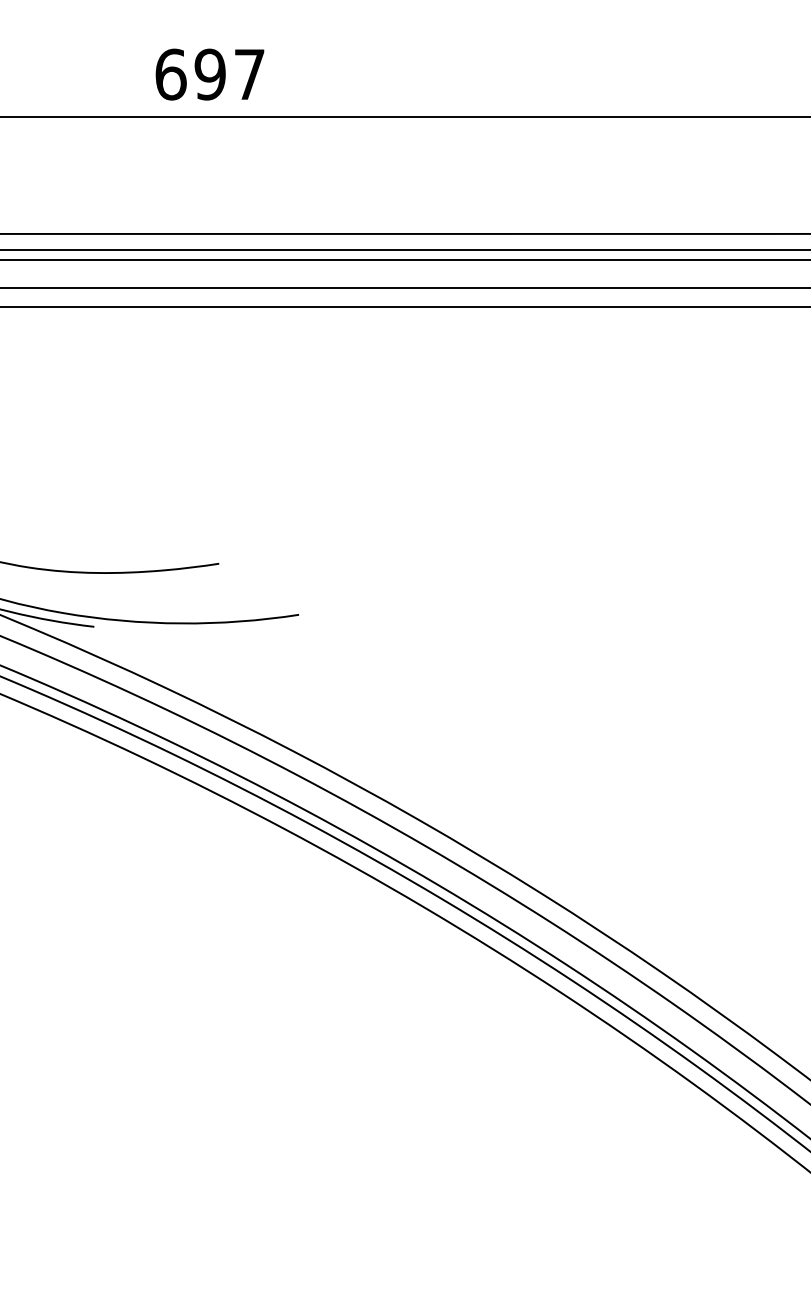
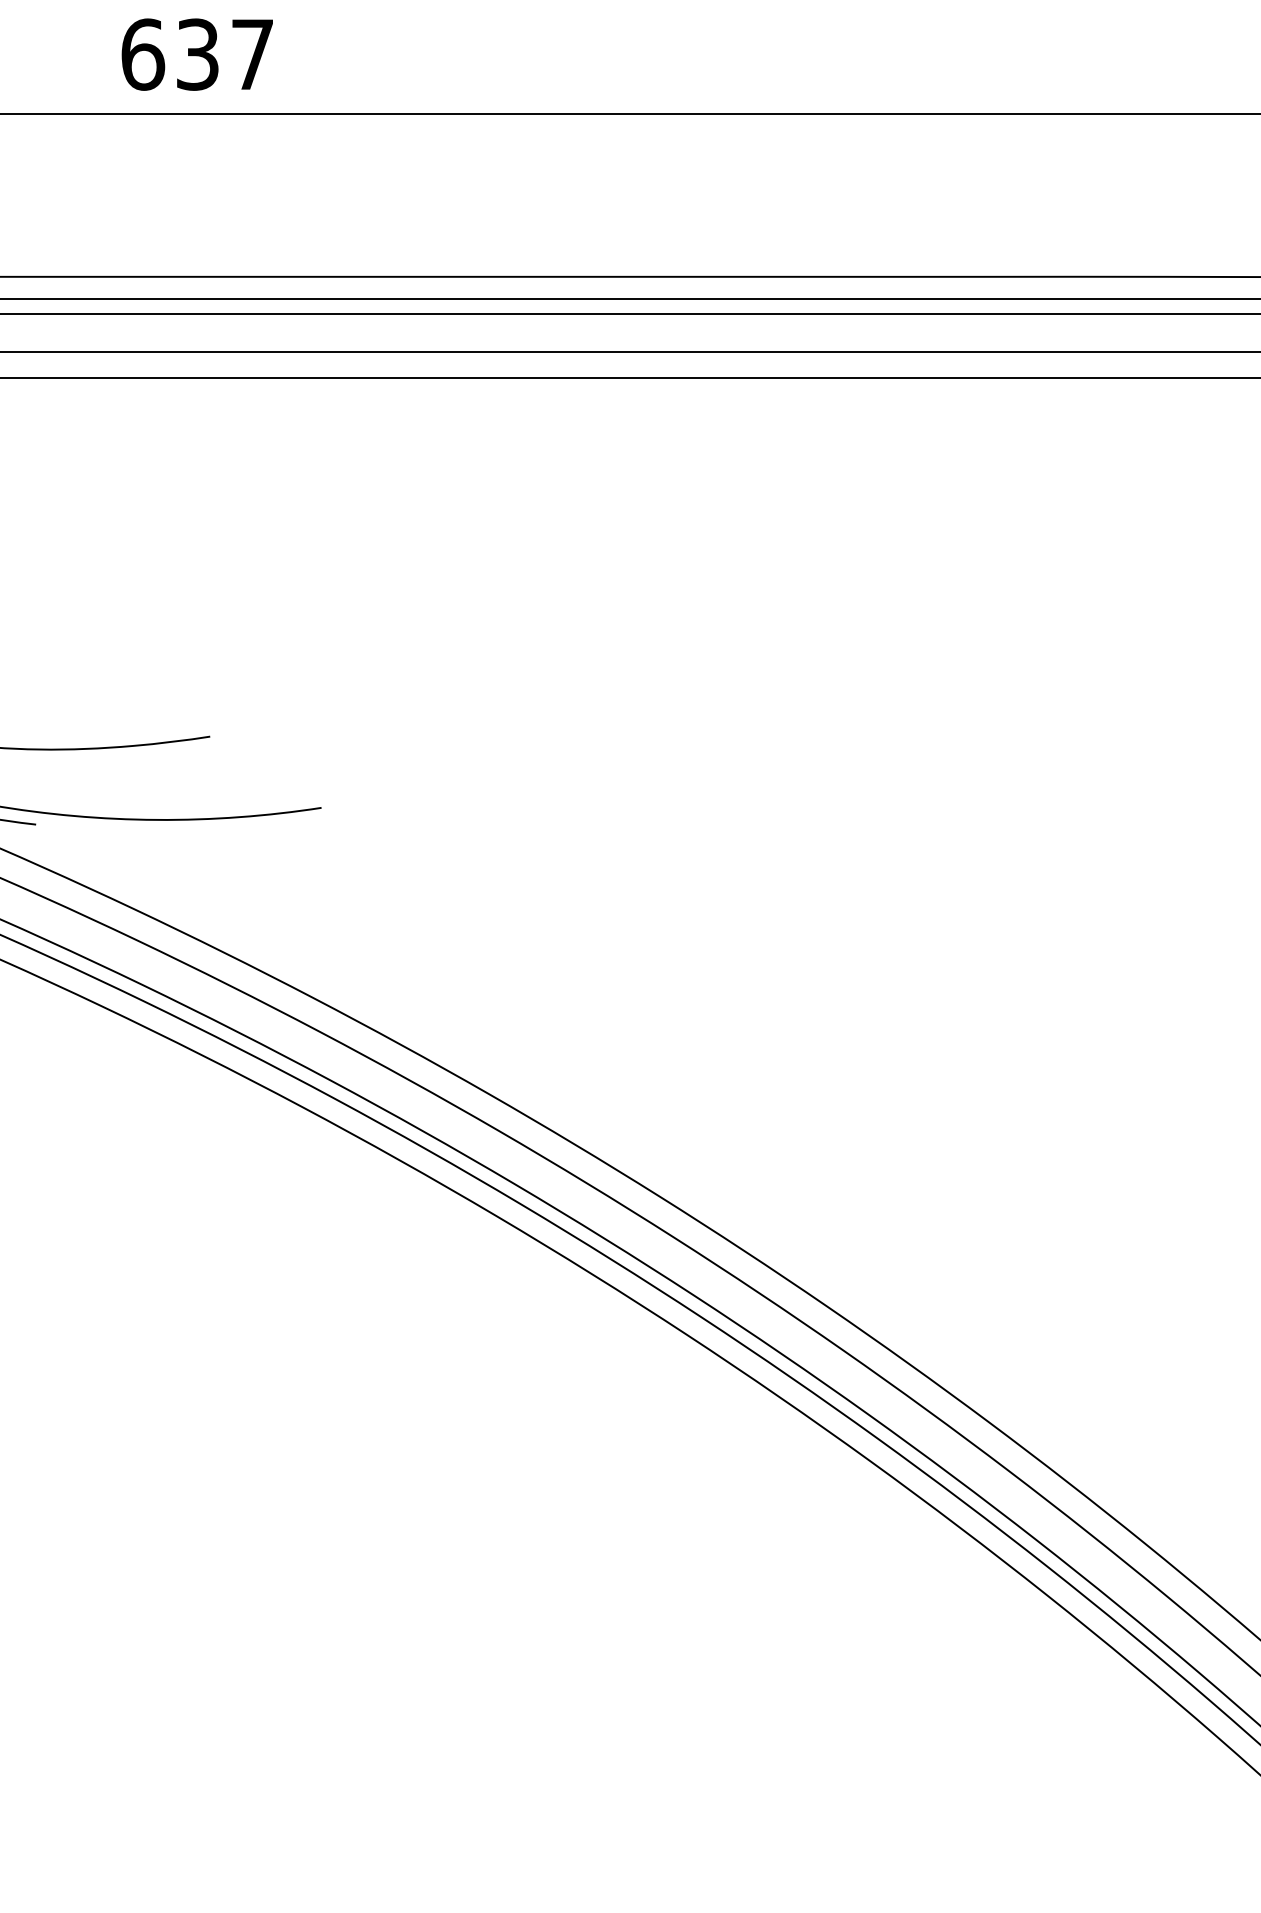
text: (210, 74) -> (197, 54), 697 -> 637

